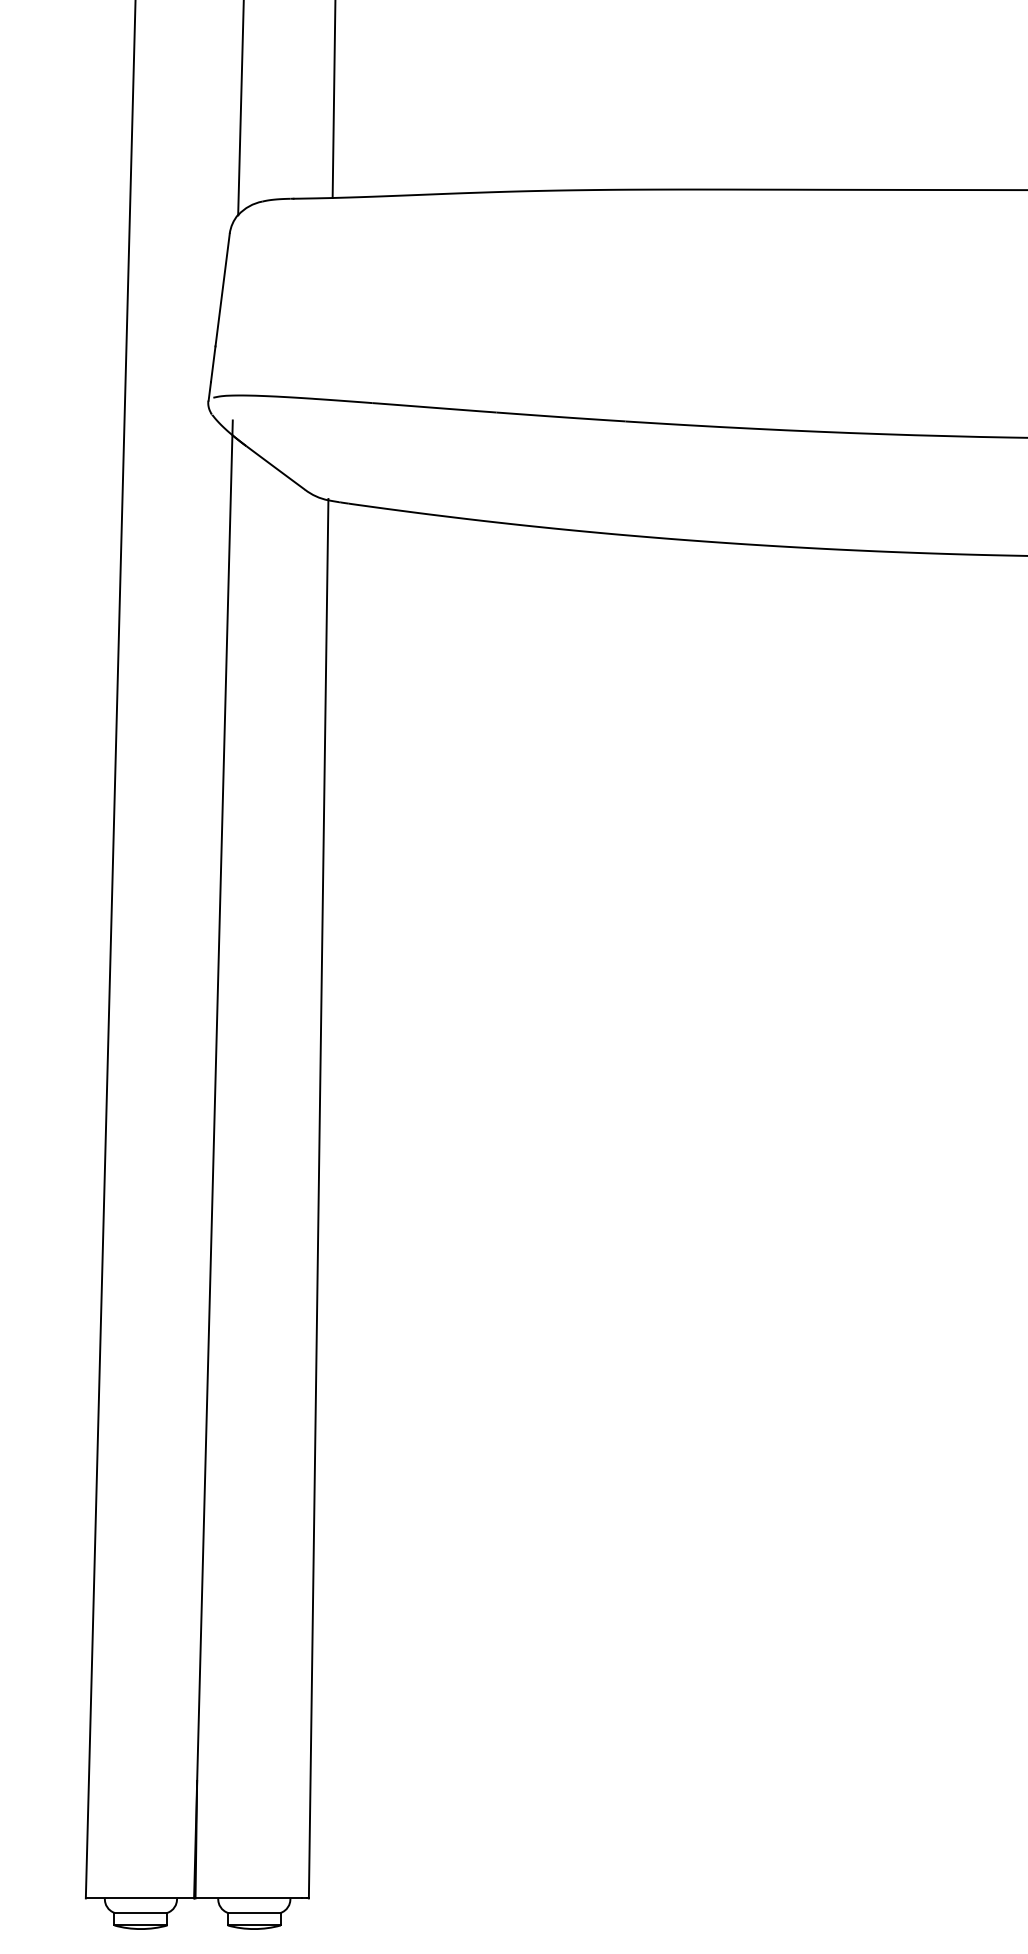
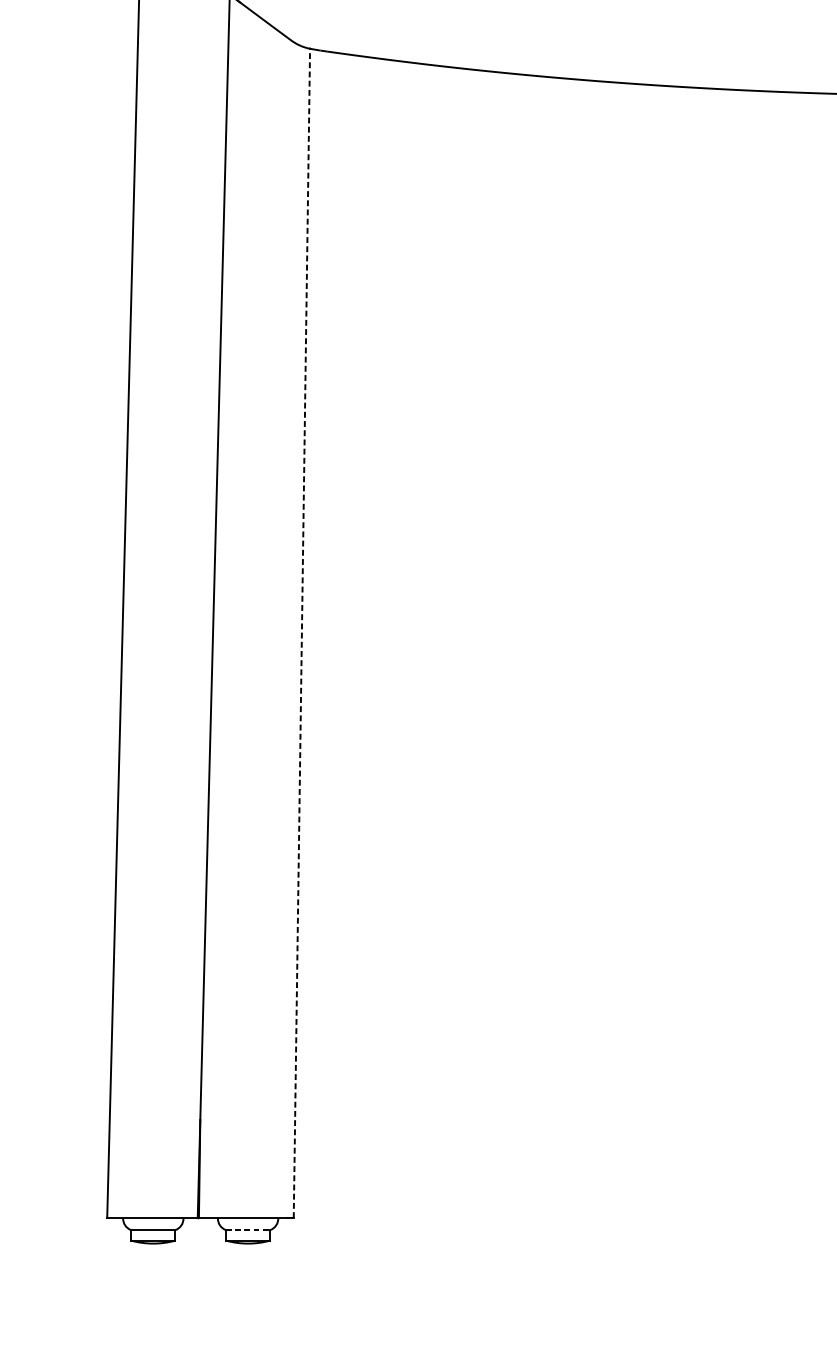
line: (318, 1198) -> (301, 632), solid -> dashed
line: (254, 1912) -> (248, 1229), solid -> dashed

